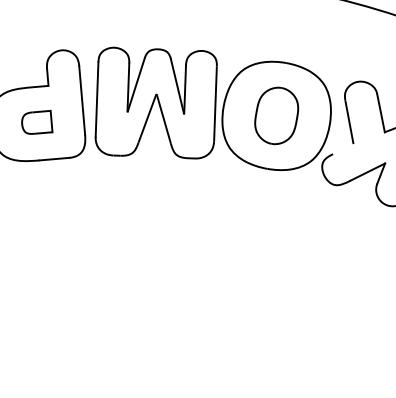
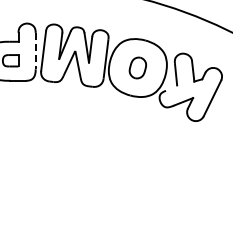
line: (81, 101) -> (35, 51), solid -> dashed
part: (275, 115) -> (137, 67), size x0.7

